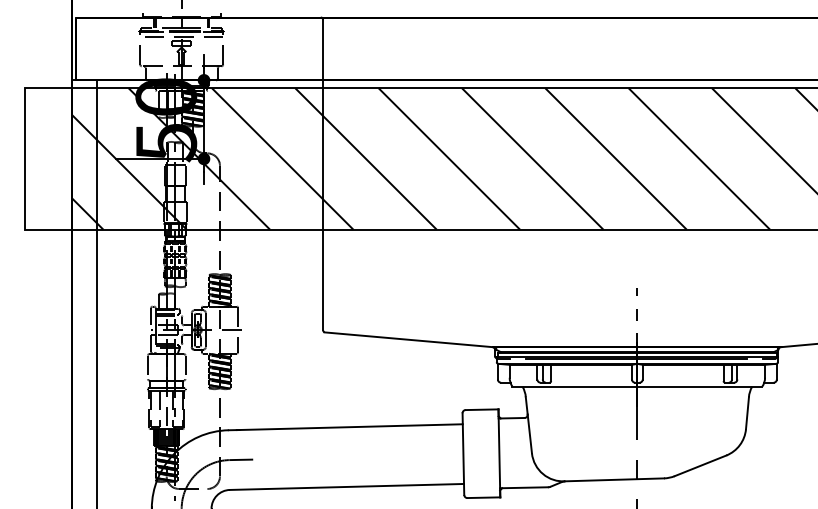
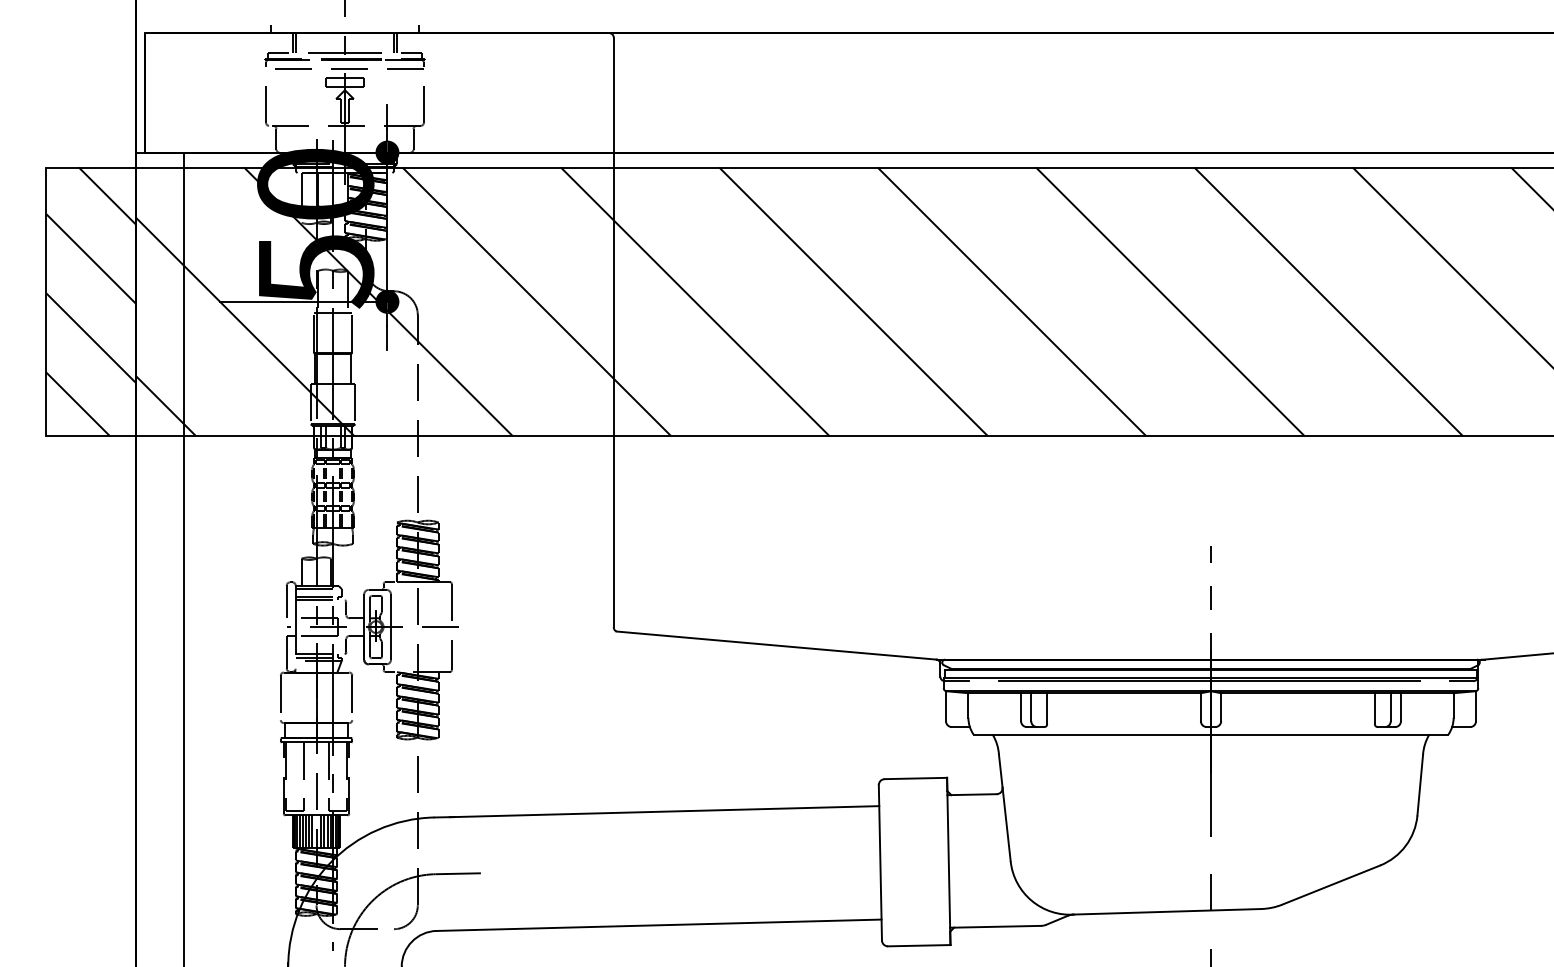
hatch: (47, 158) -> (90, 301), added

